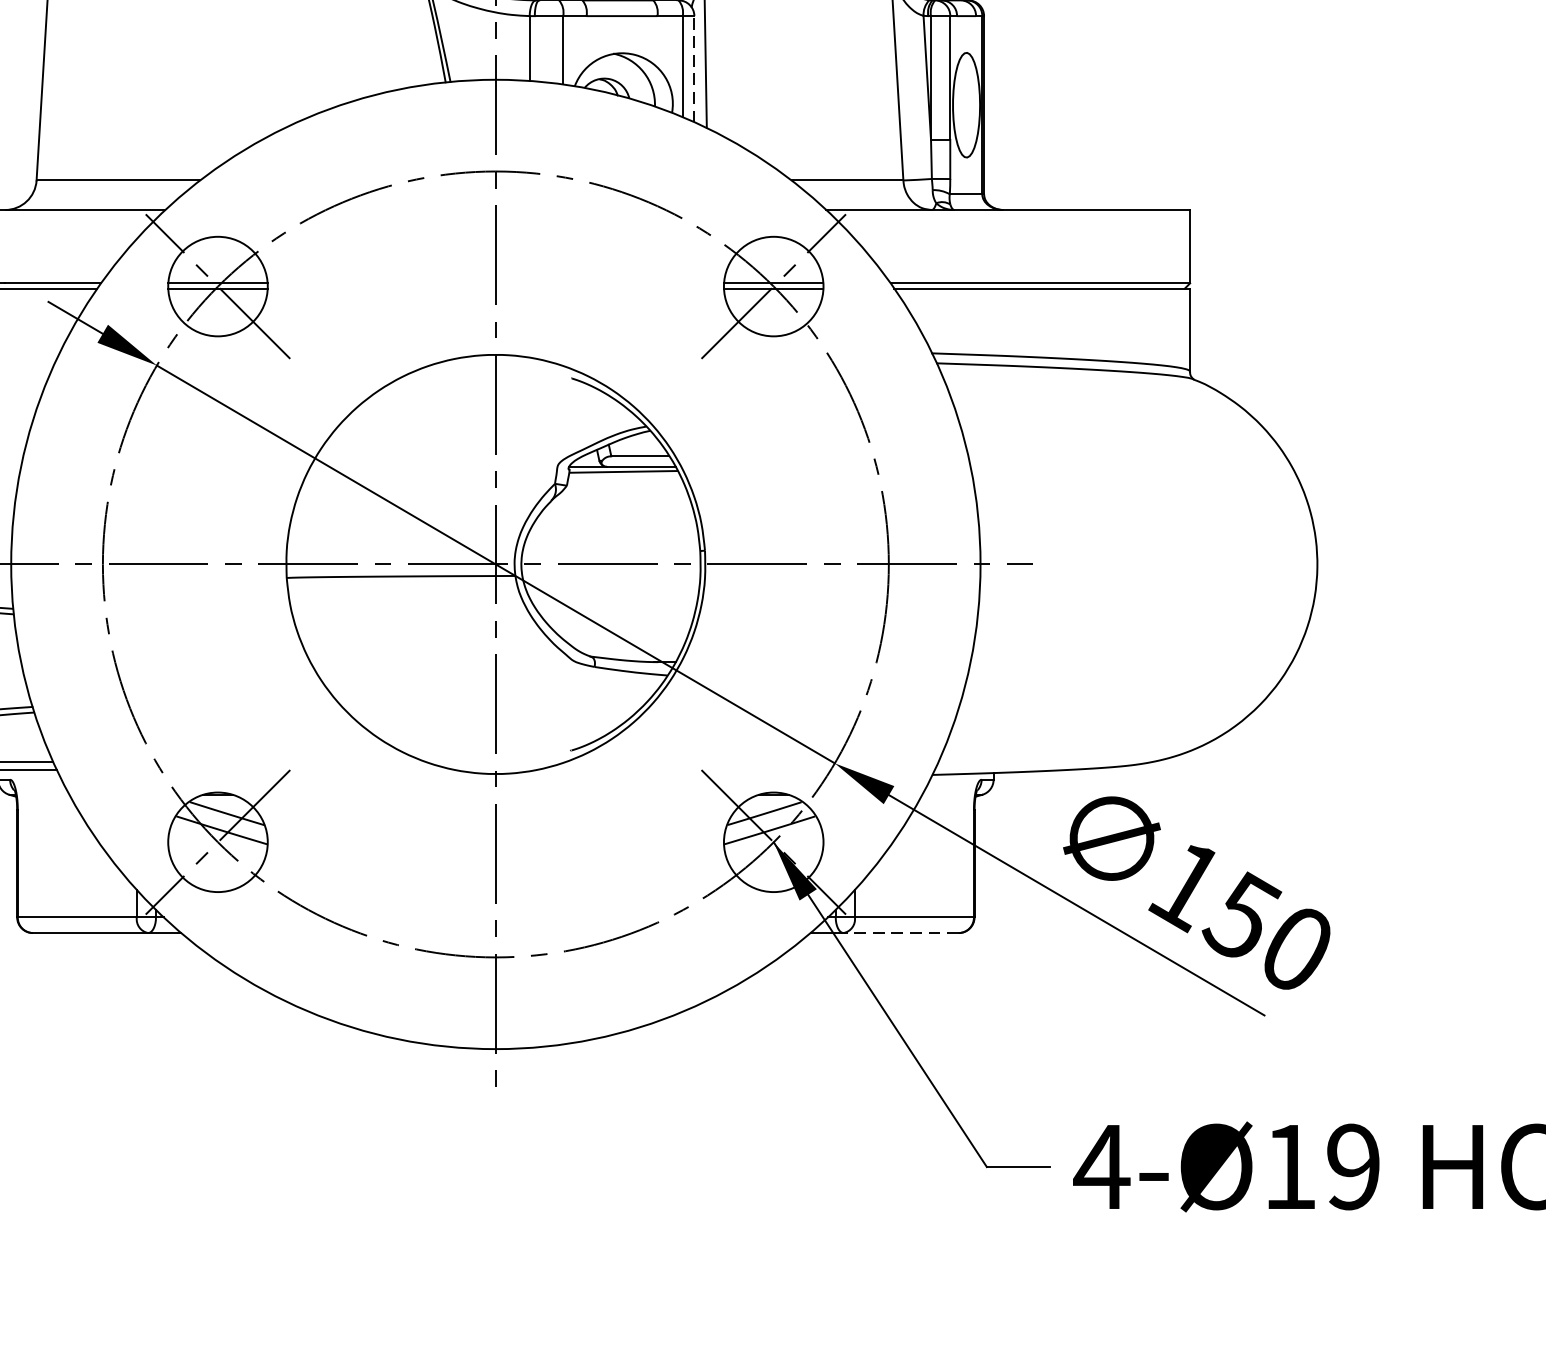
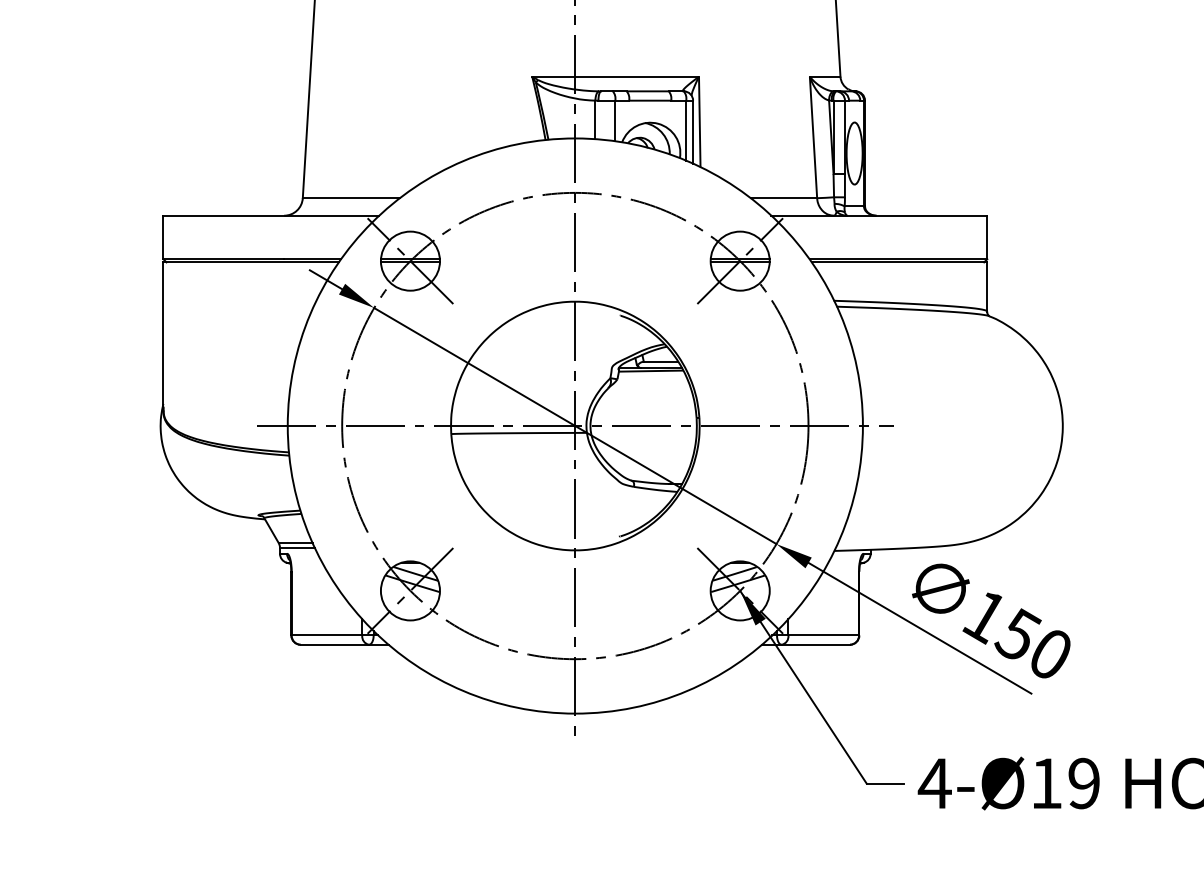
line: (695, 69) -> (693, 132), dashed -> solid
line: (900, 932) -> (815, 644), dashed -> solid

